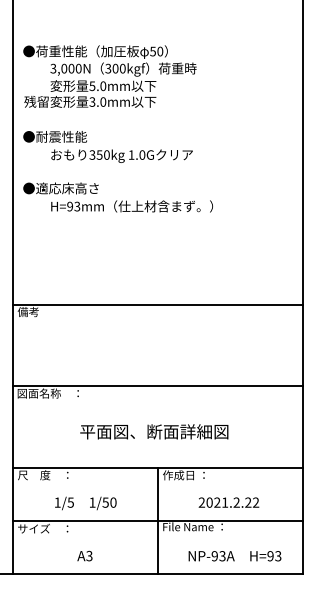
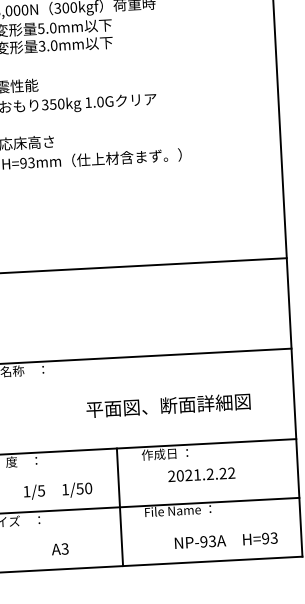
text: (154, 431) -> (168, 405), moved
text: (228, 502) -> (201, 474), moved
line: (157, 521) -> (119, 507), moved

